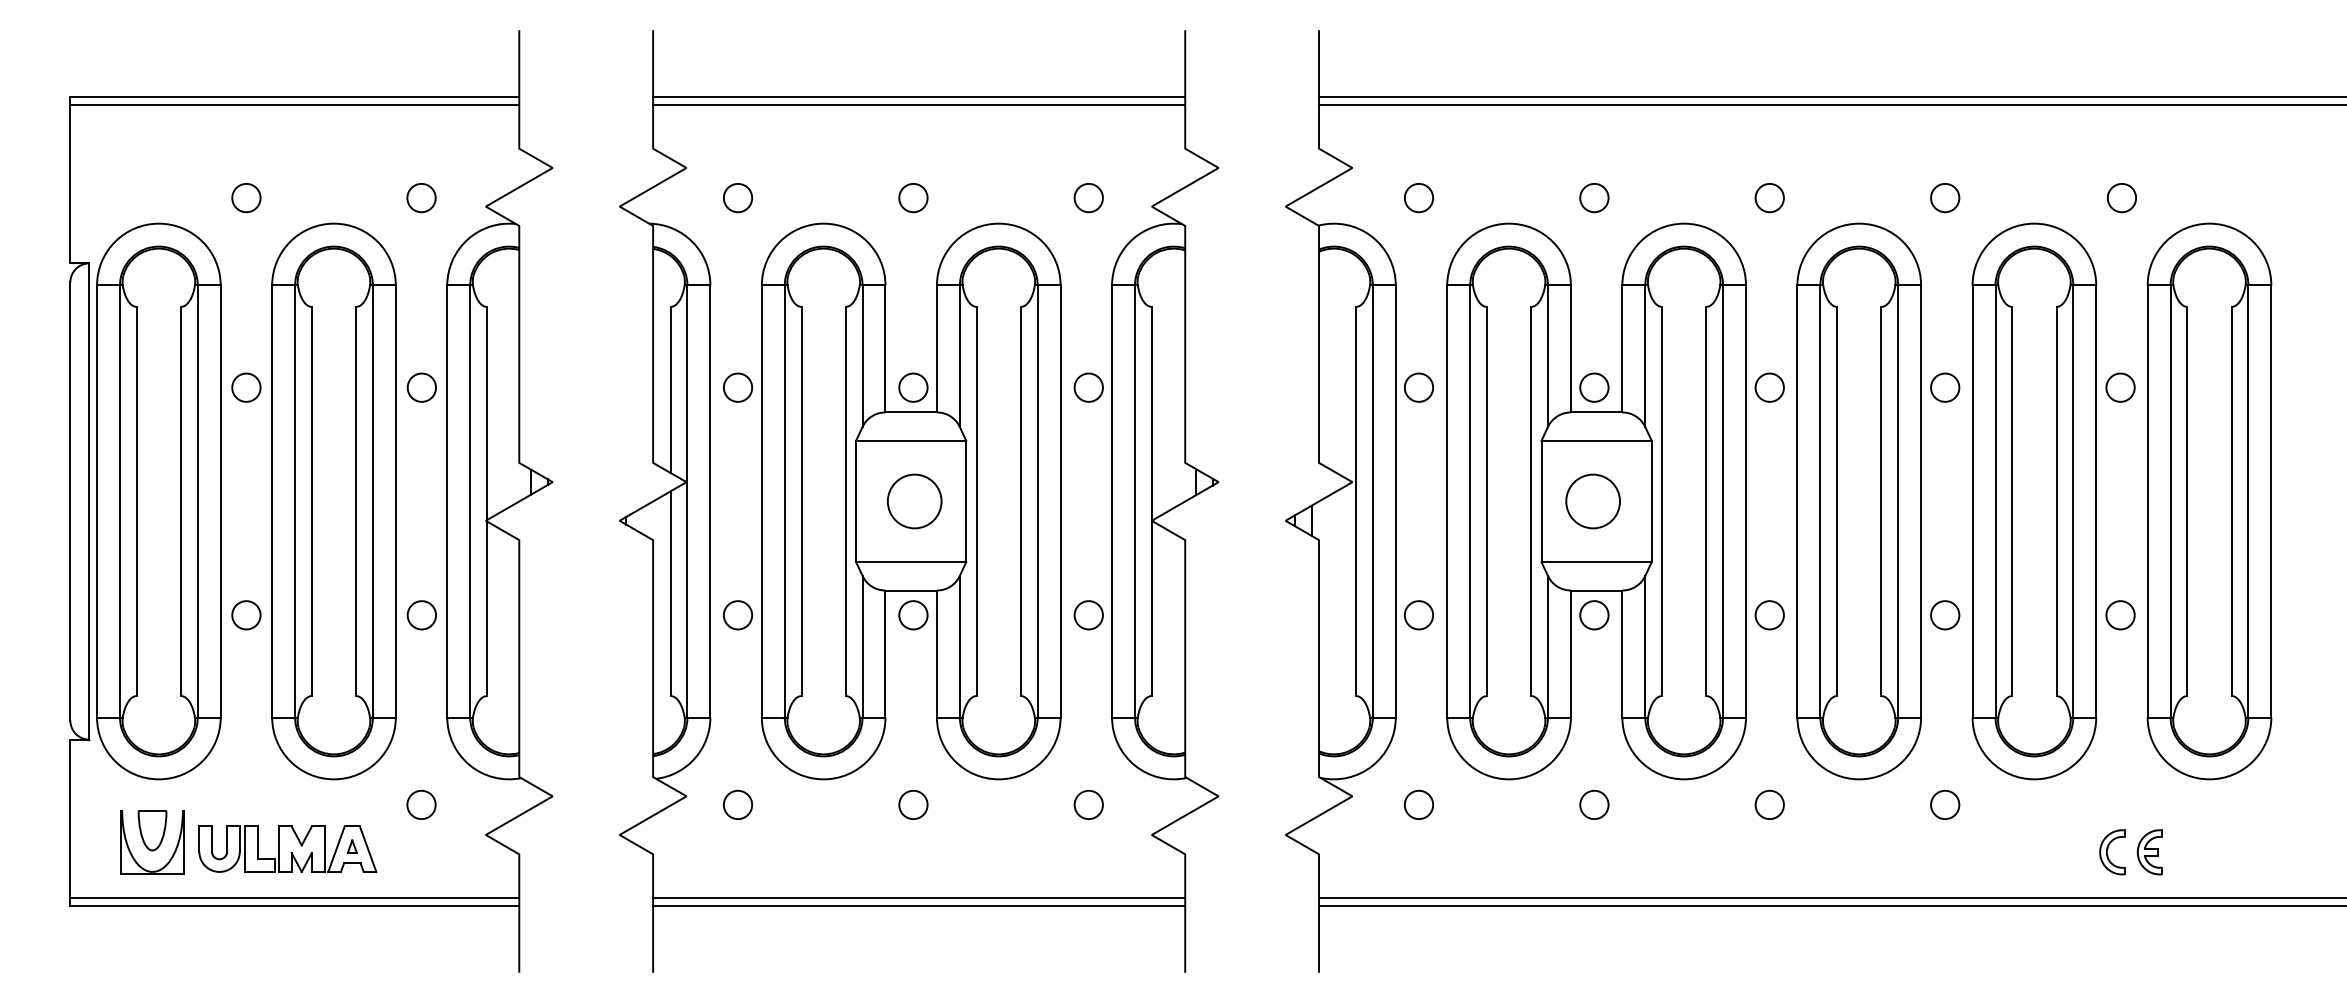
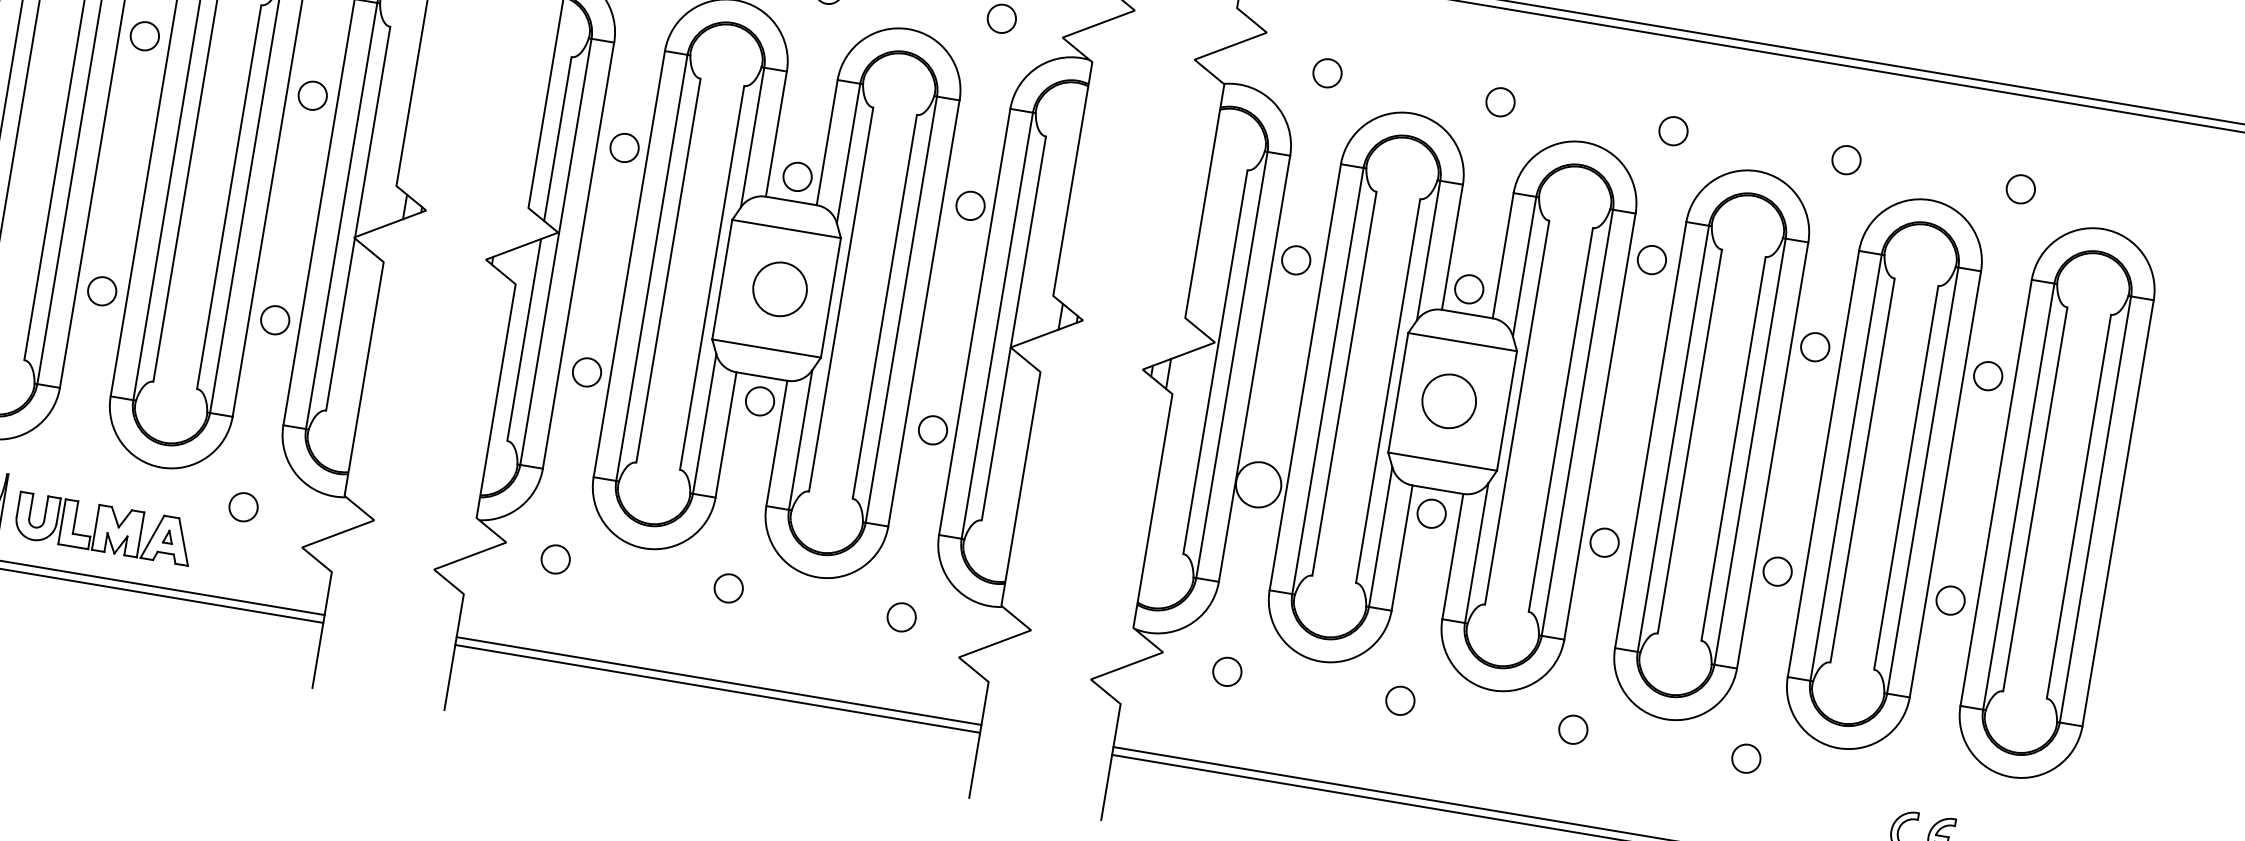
circle: (246, 387) -> (144, 36), moved
circle: (1769, 387) -> (1651, 259), moved
circle: (1418, 615) -> (1258, 484), size x1.6

